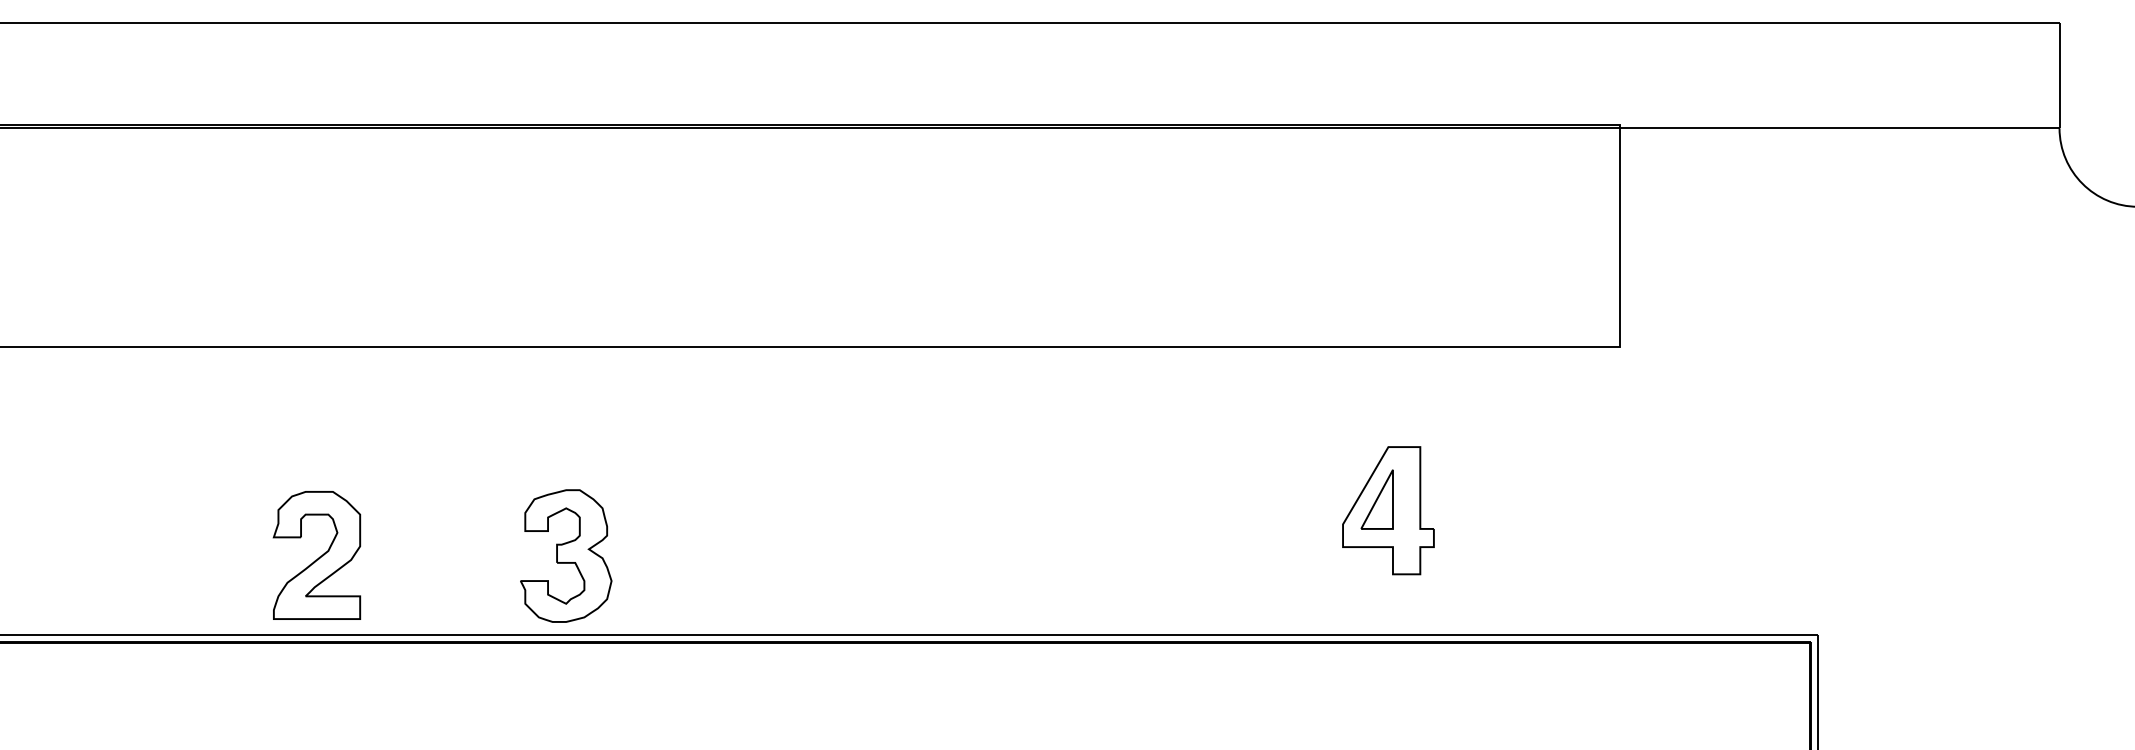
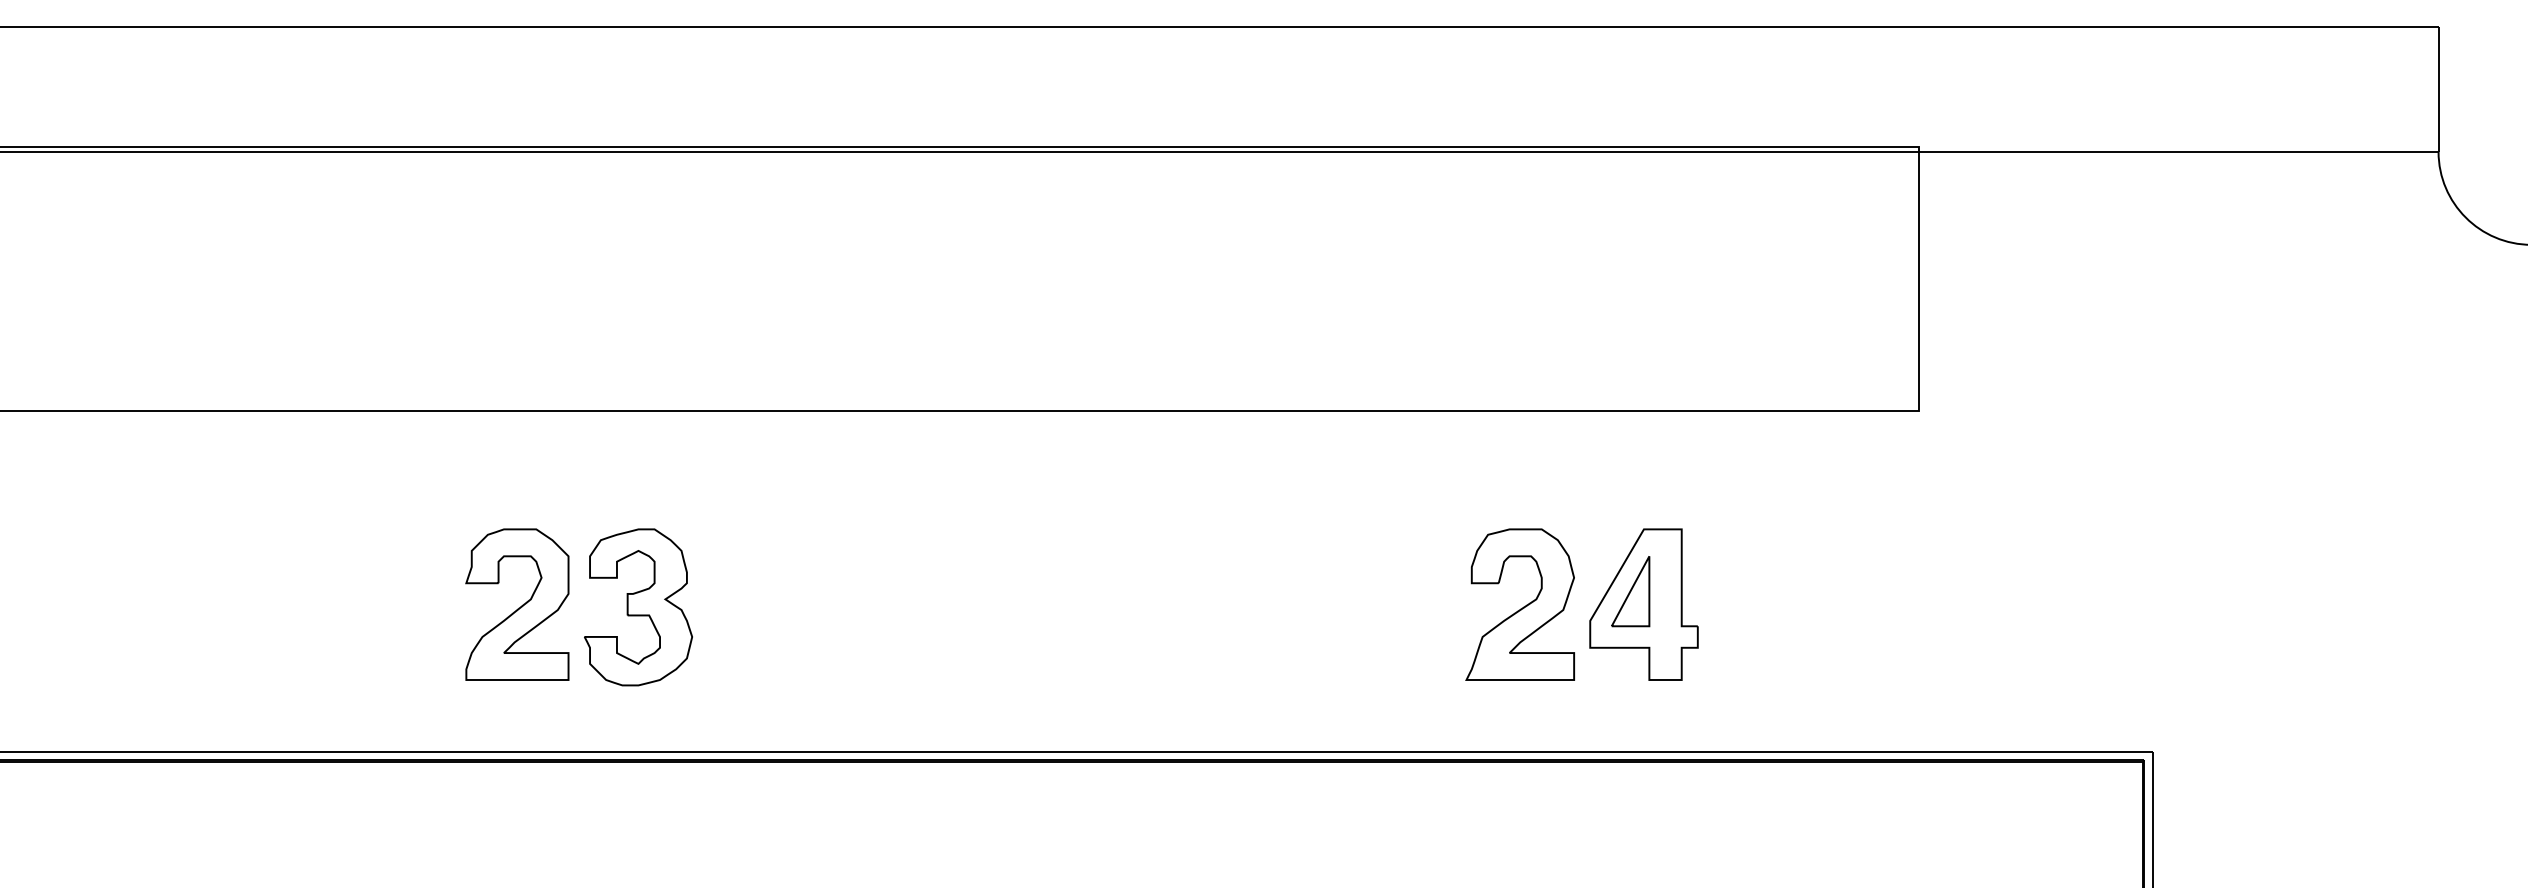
part: (1283, 510) -> (1519, 604), added
part: (317, 555) -> (517, 604), moved
part: (566, 556) -> (638, 607), moved

